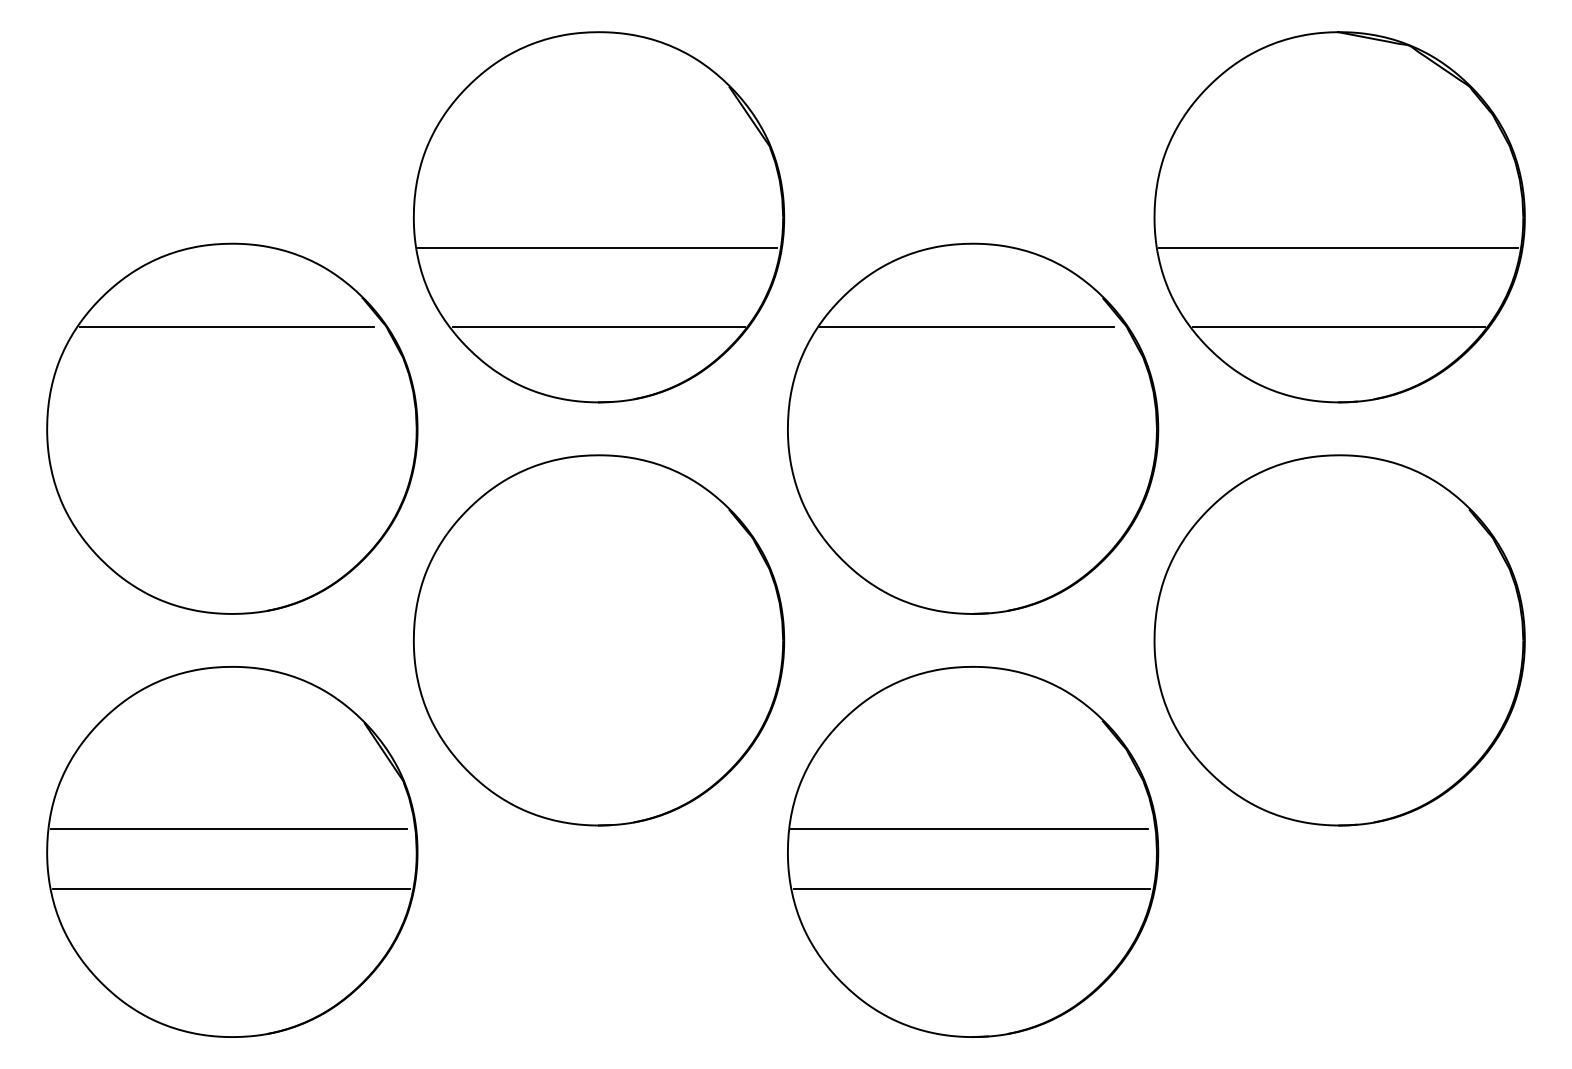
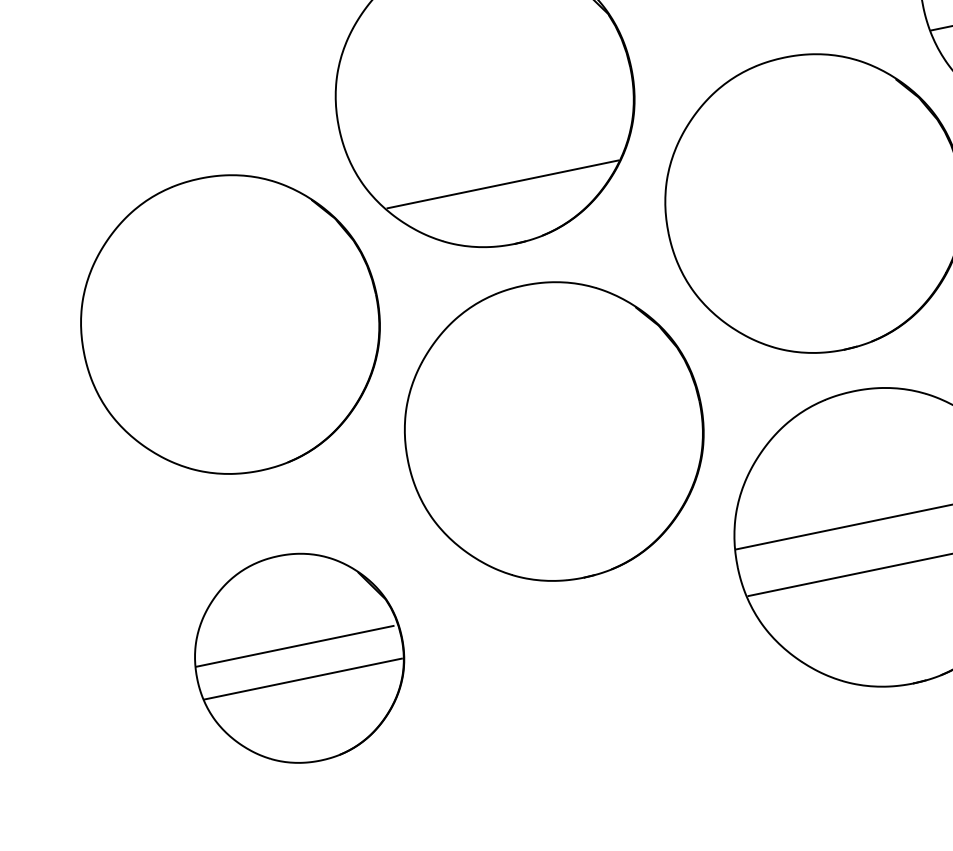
line: (597, 247) -> (488, 121), removed
line: (226, 327) -> (209, 245), removed
line: (967, 327) -> (793, 124), removed
part: (232, 851) -> (299, 657), size x0.7

